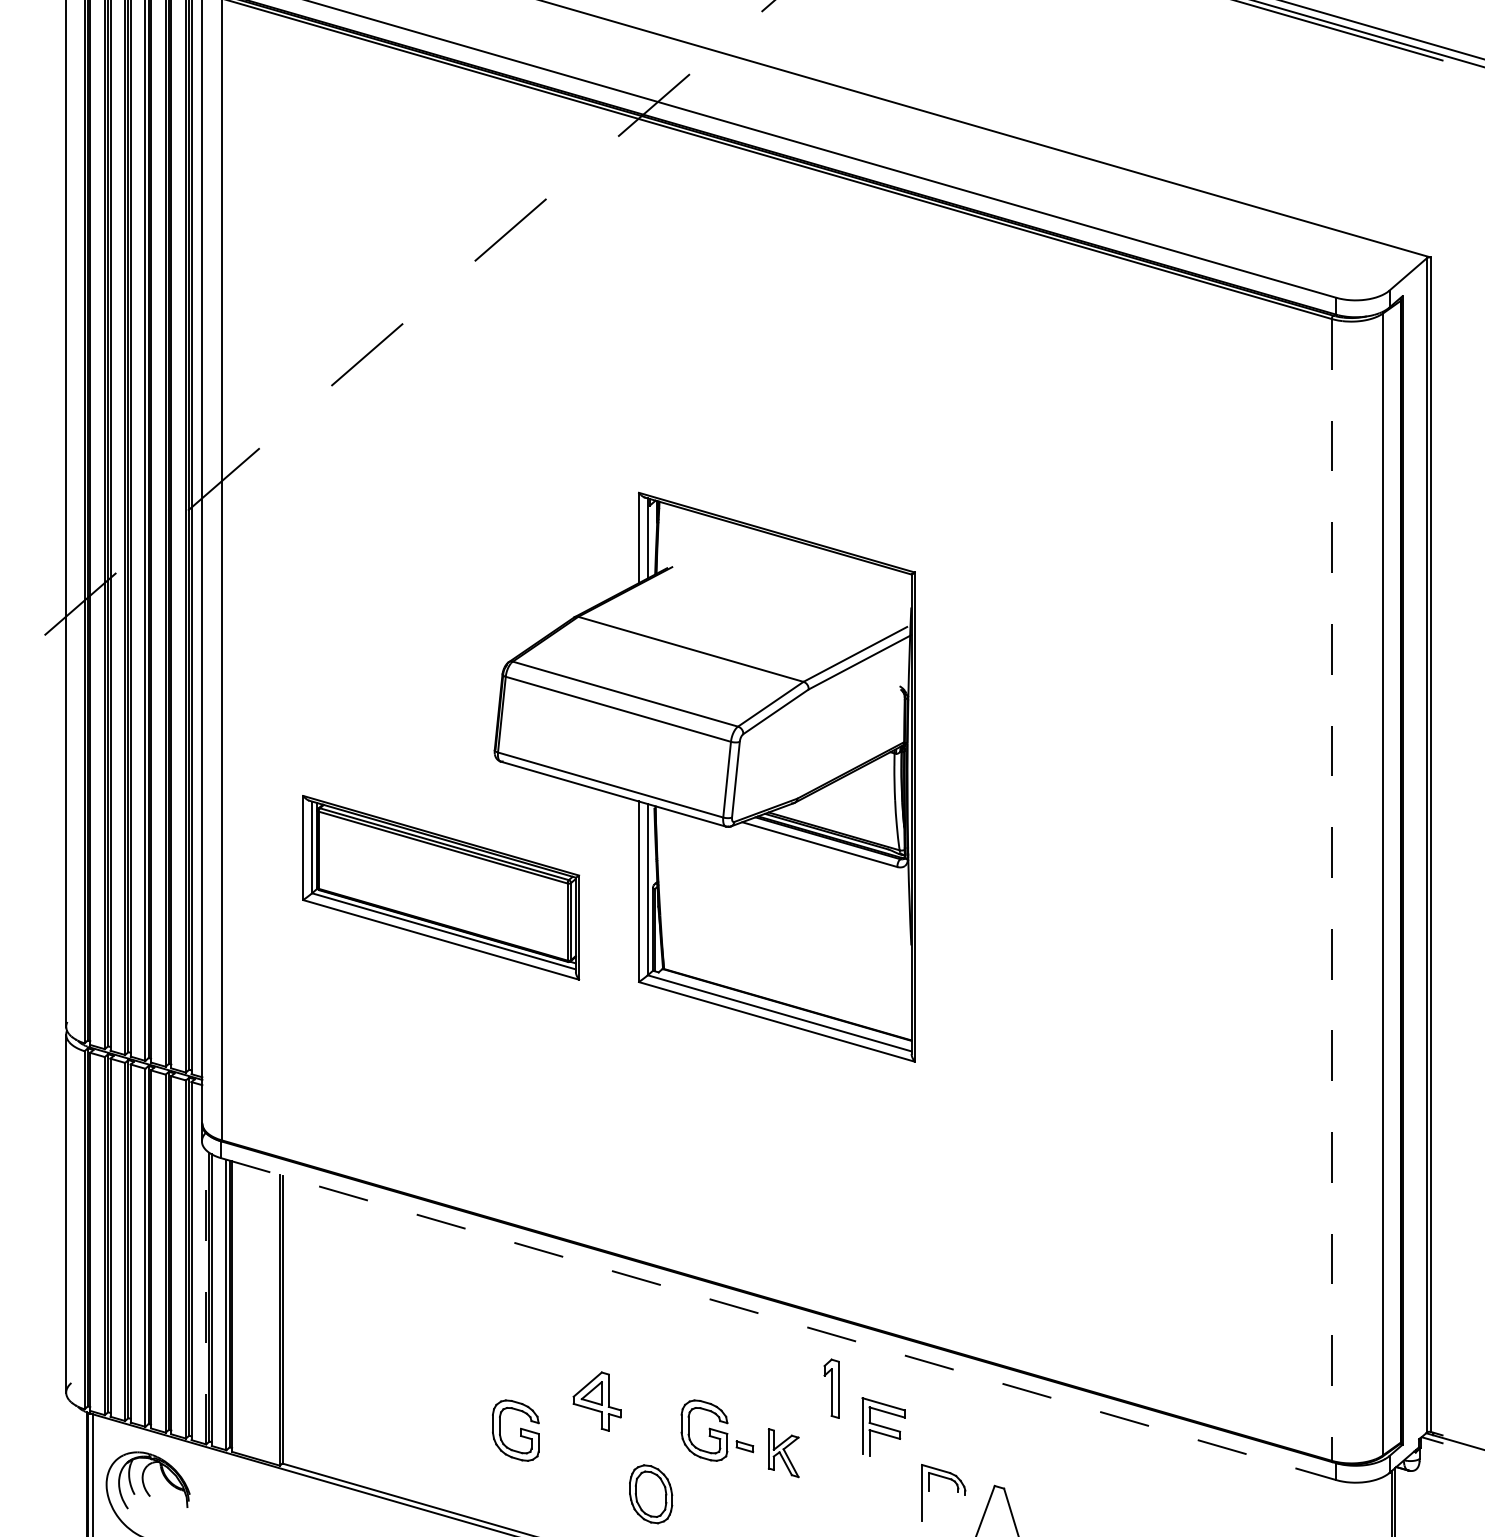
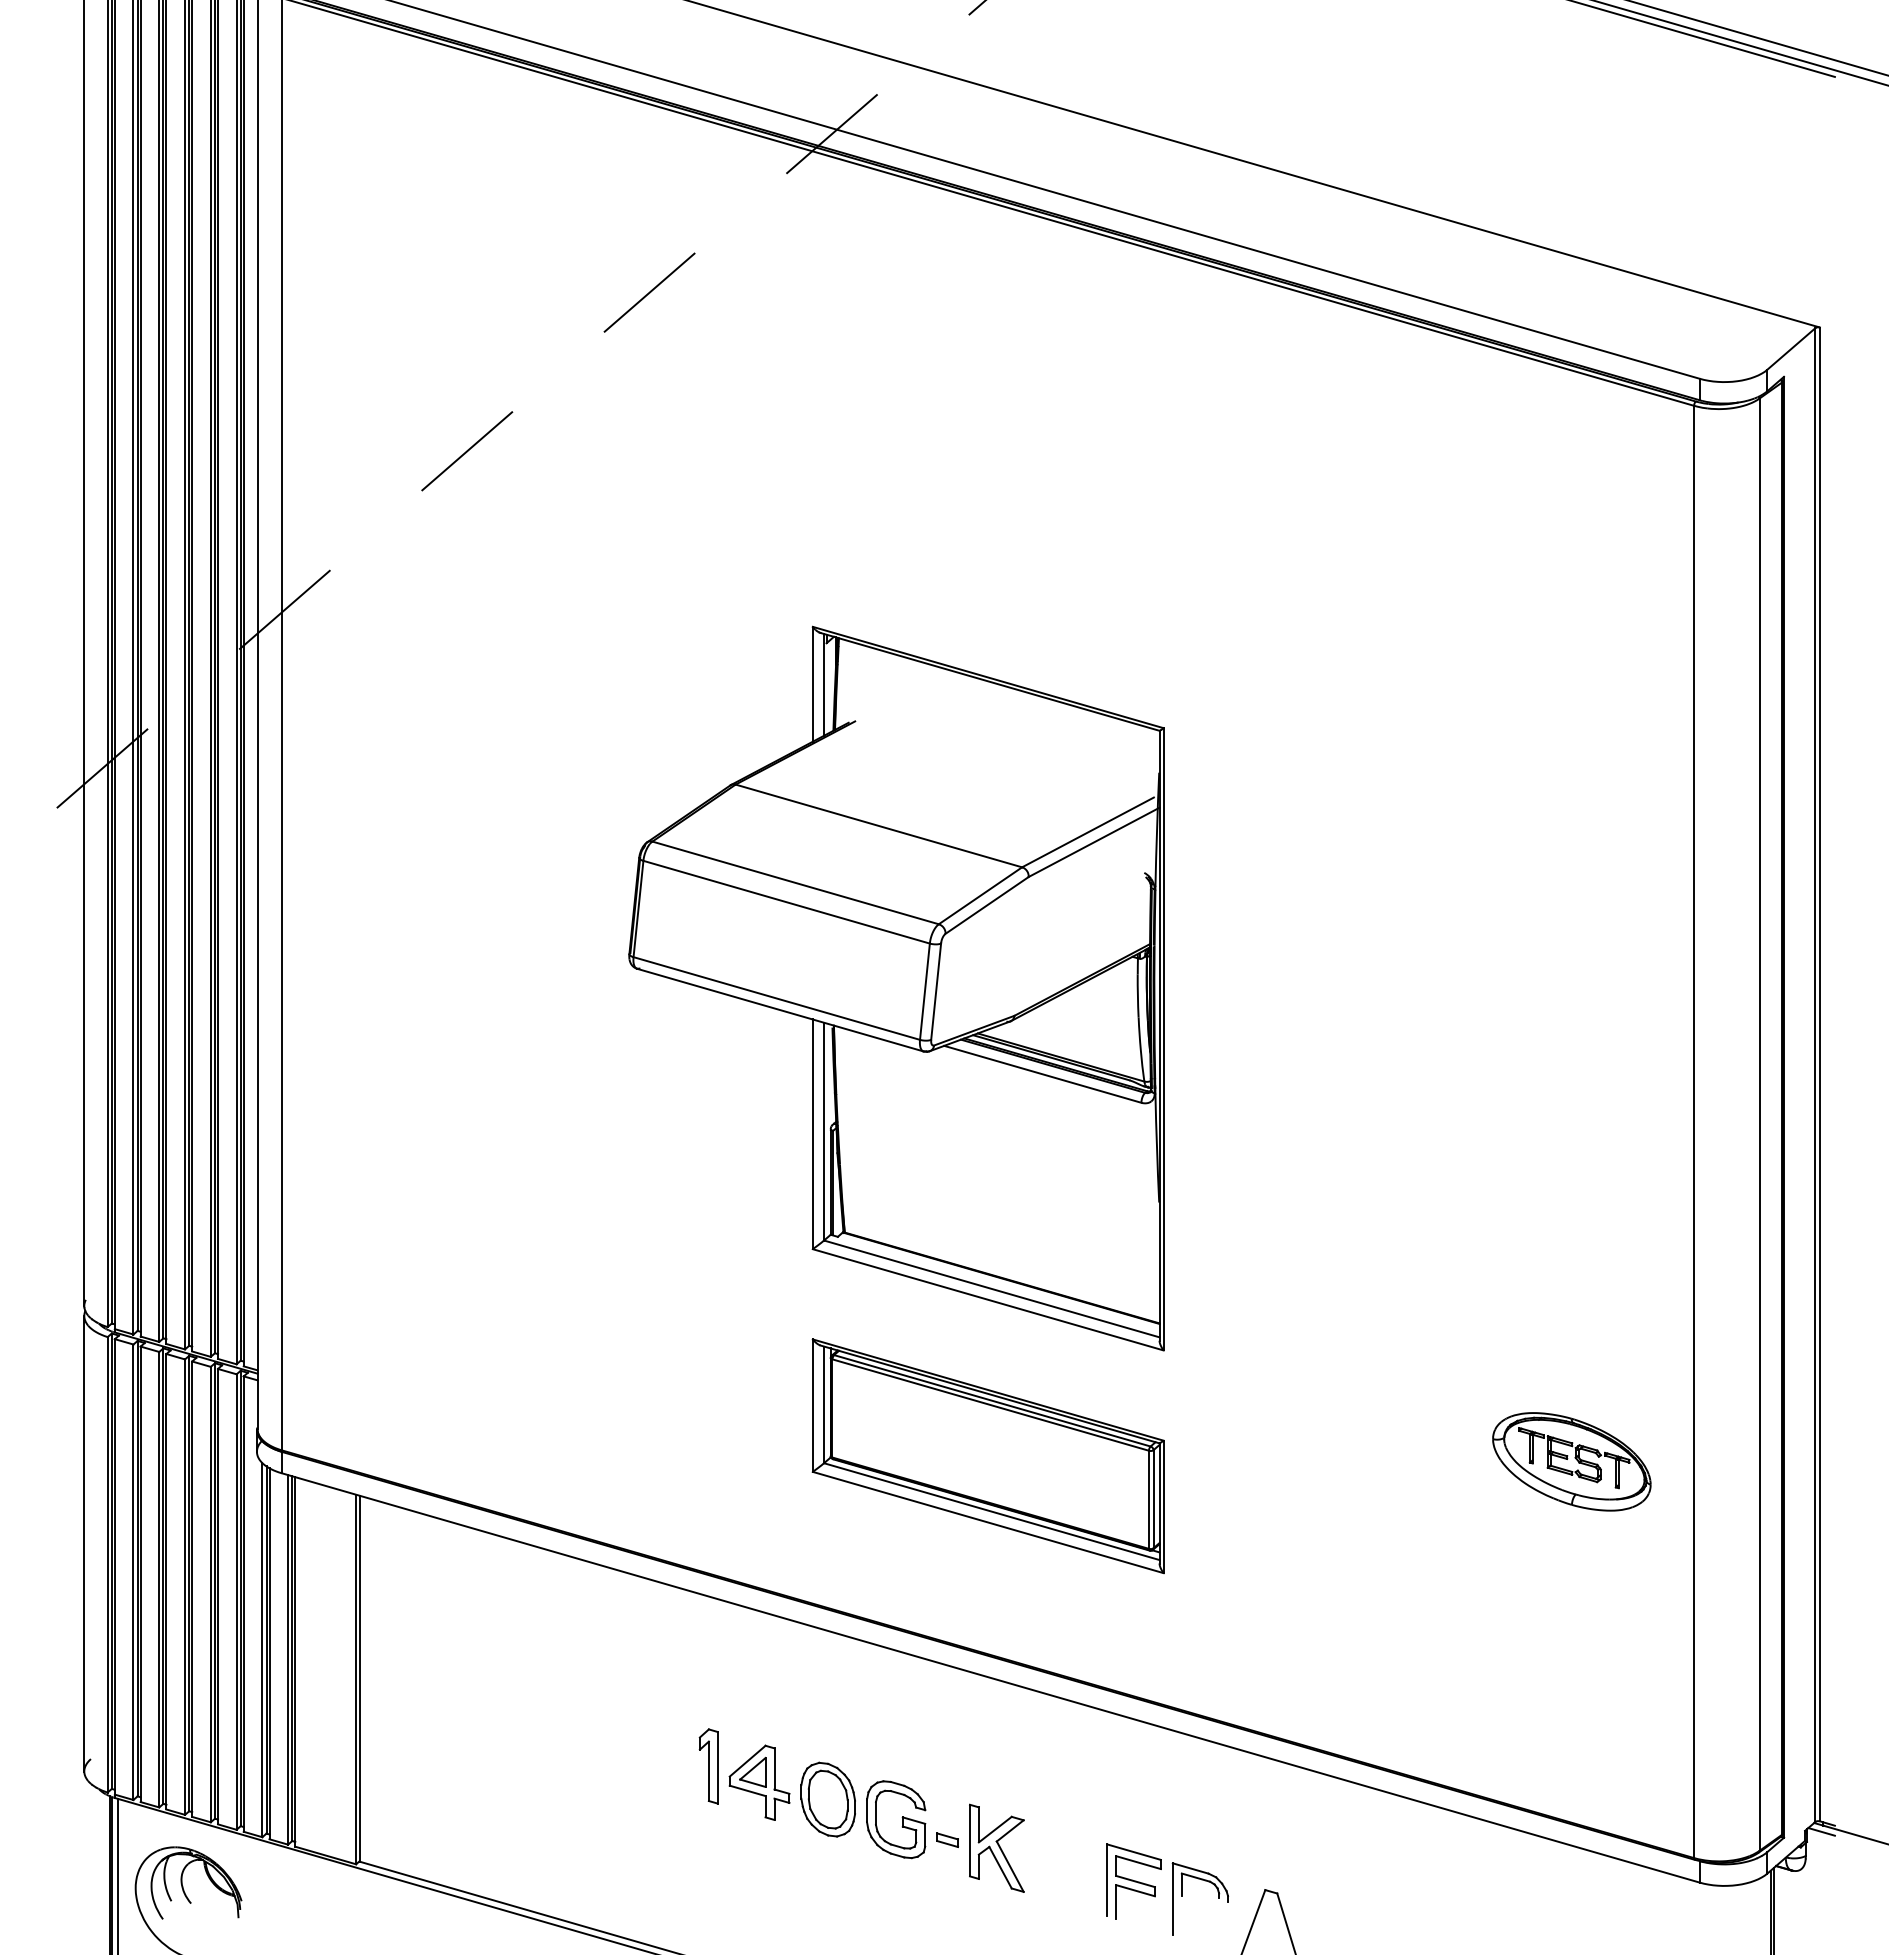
part: (440, 888) -> (987, 1456), moved
line: (1332, 890) -> (1694, 1132), dashed -> solid
part: (1235, 1149) -> (1571, 1461), added
line: (206, 1296) -> (262, 1649), dashed -> solid
line: (778, 1318) -> (990, 1677), dashed -> solid
part: (831, 1388) -> (708, 1766), moved
part: (883, 1427) -> (1133, 1881), moved
part: (516, 1430) -> (656, 1819), removed
part: (783, 1452) -> (996, 1847), size x1.43
part: (650, 1494) -> (827, 1799), moved

